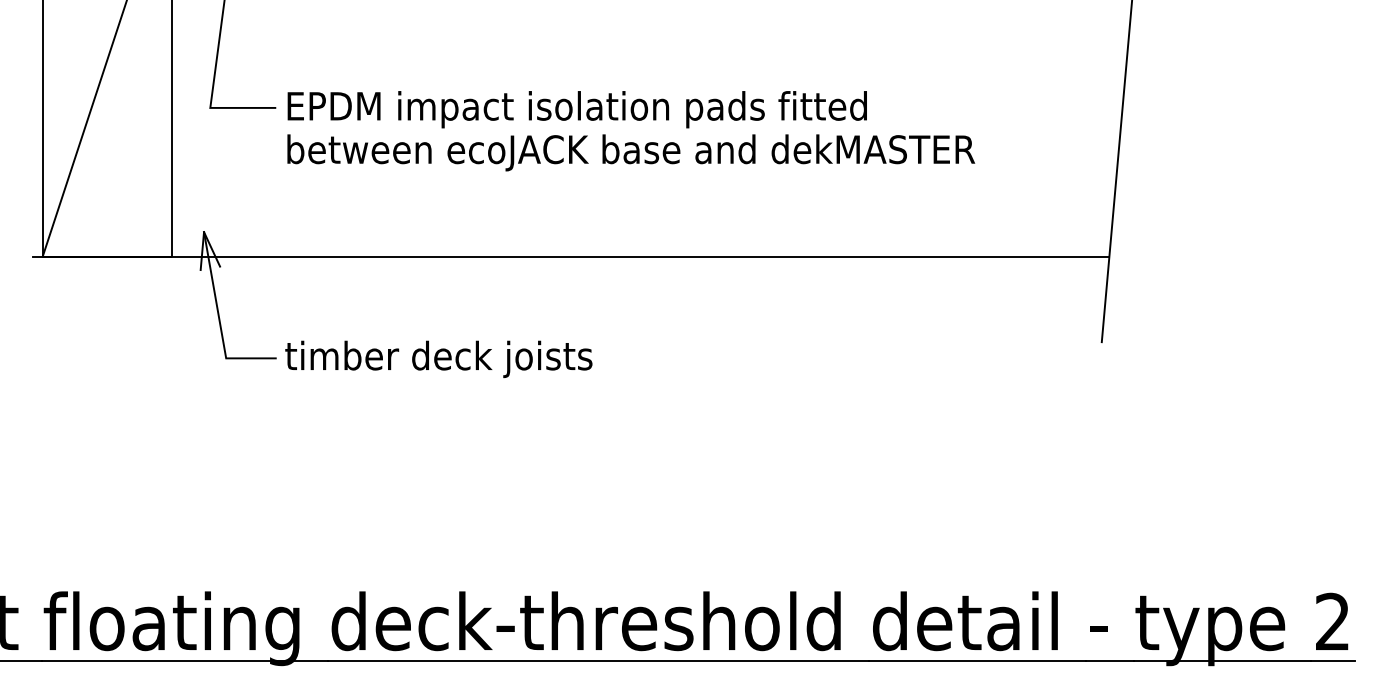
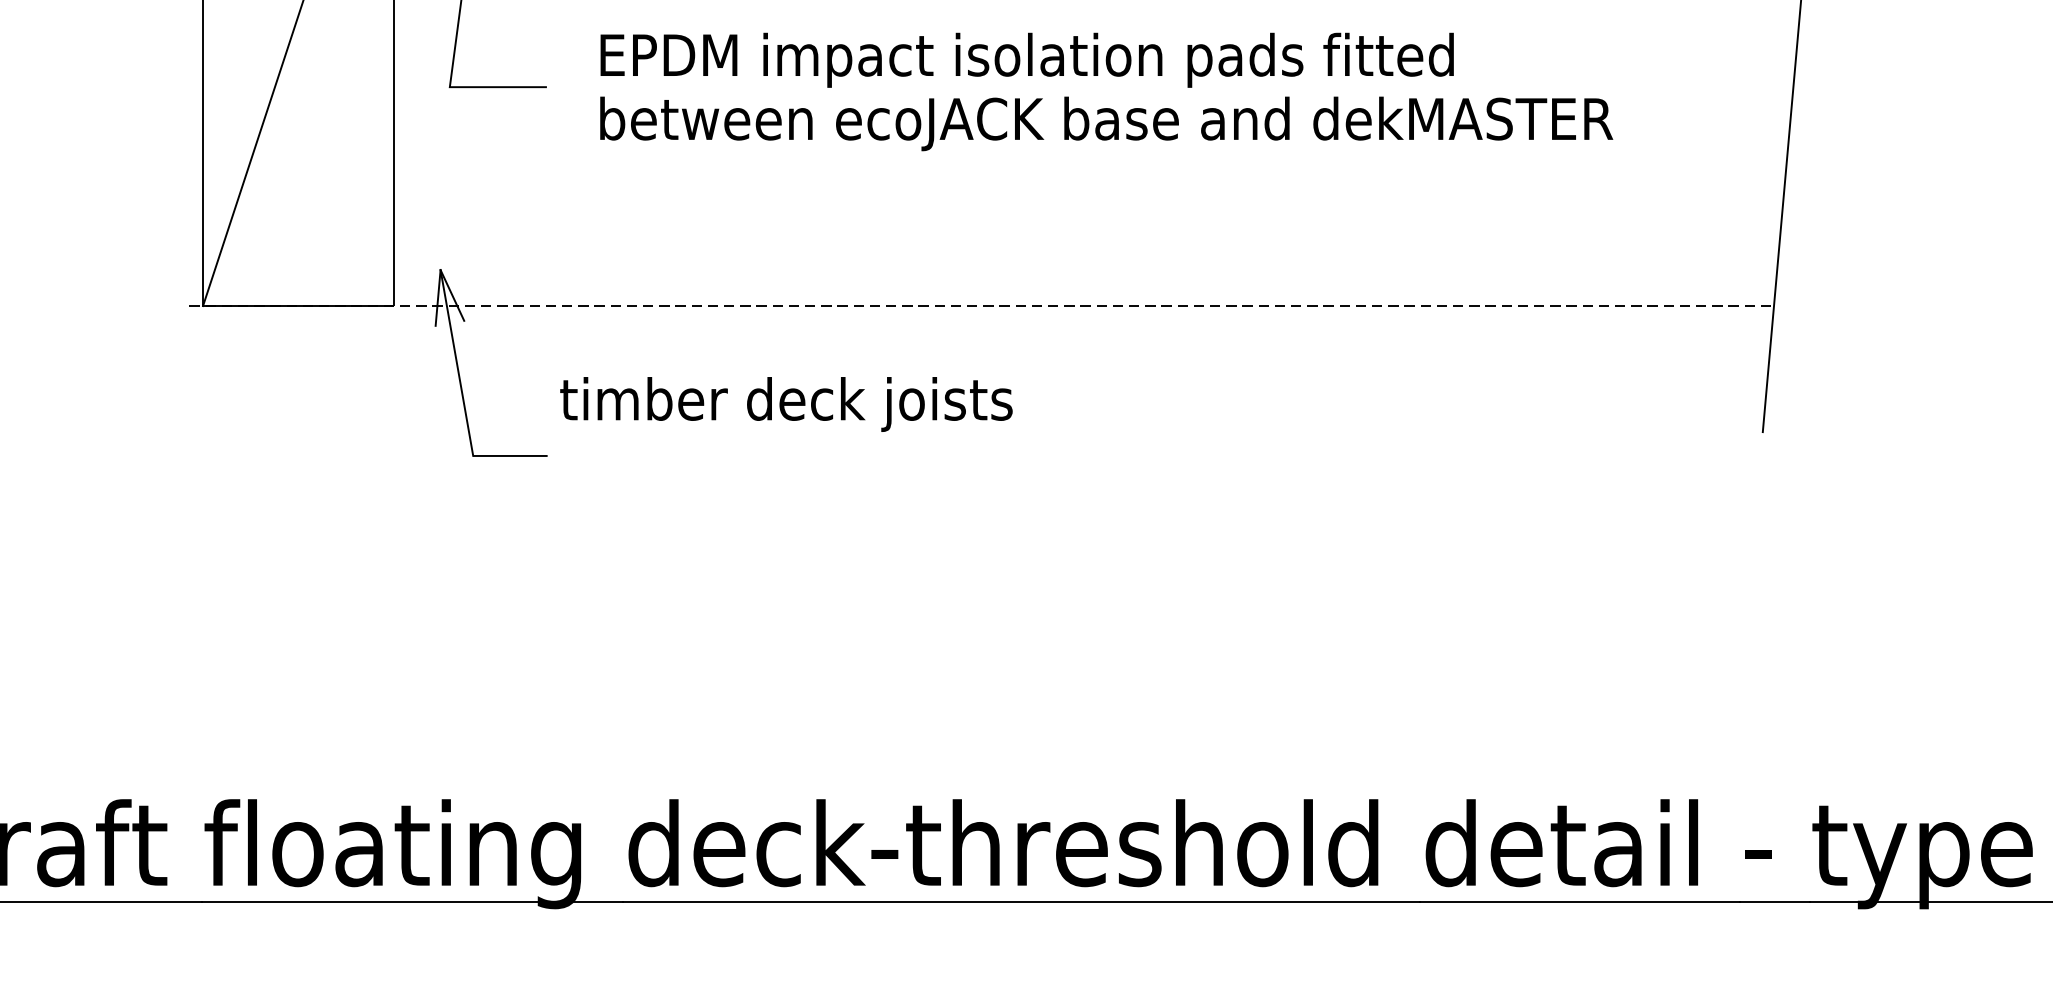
text: (631, 131) -> (1106, 92), moved
line: (571, 256) -> (981, 305), solid -> dashed
text: (438, 358) -> (785, 403), moved

